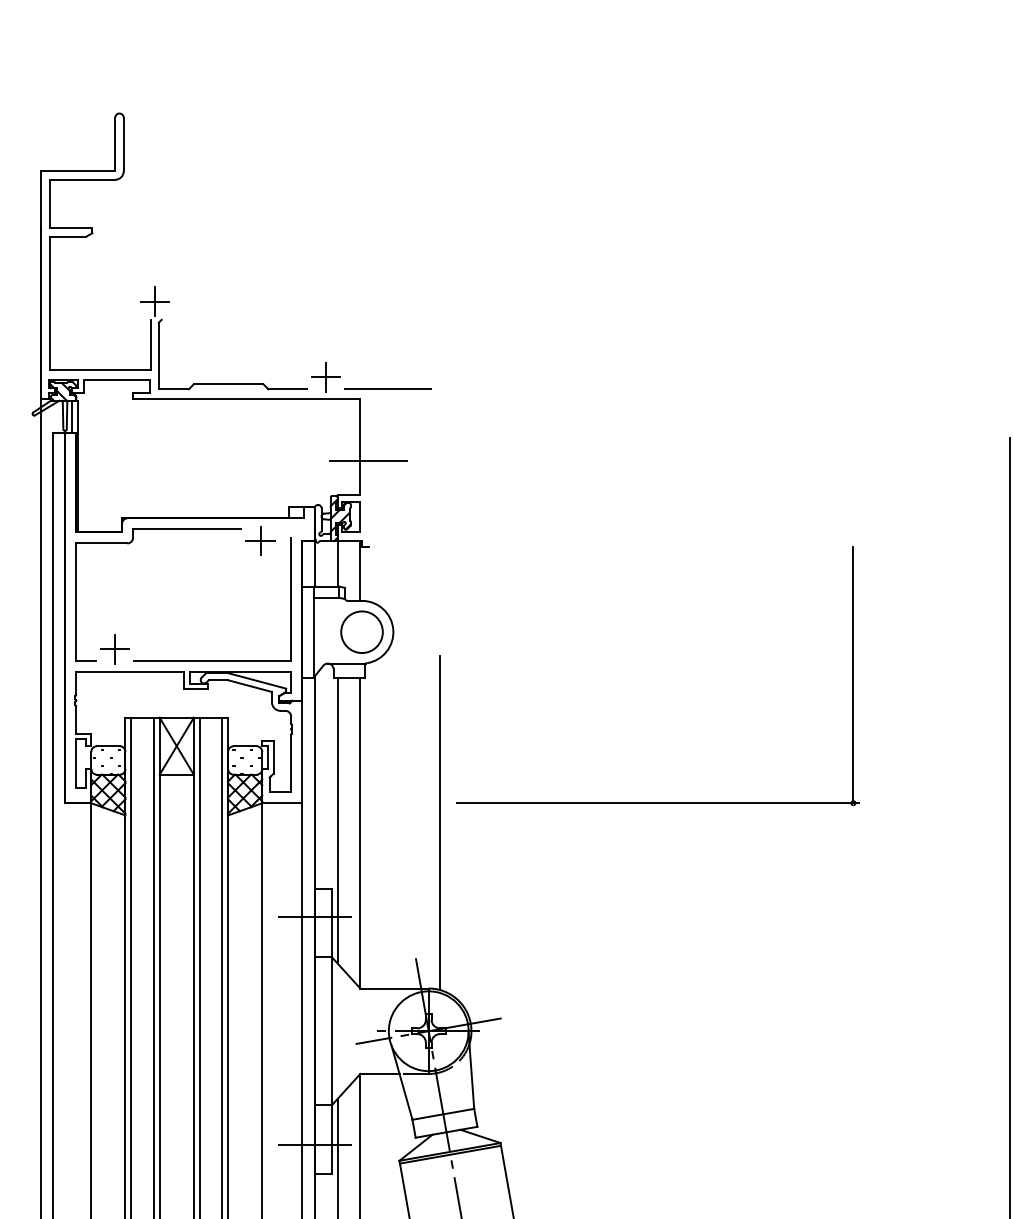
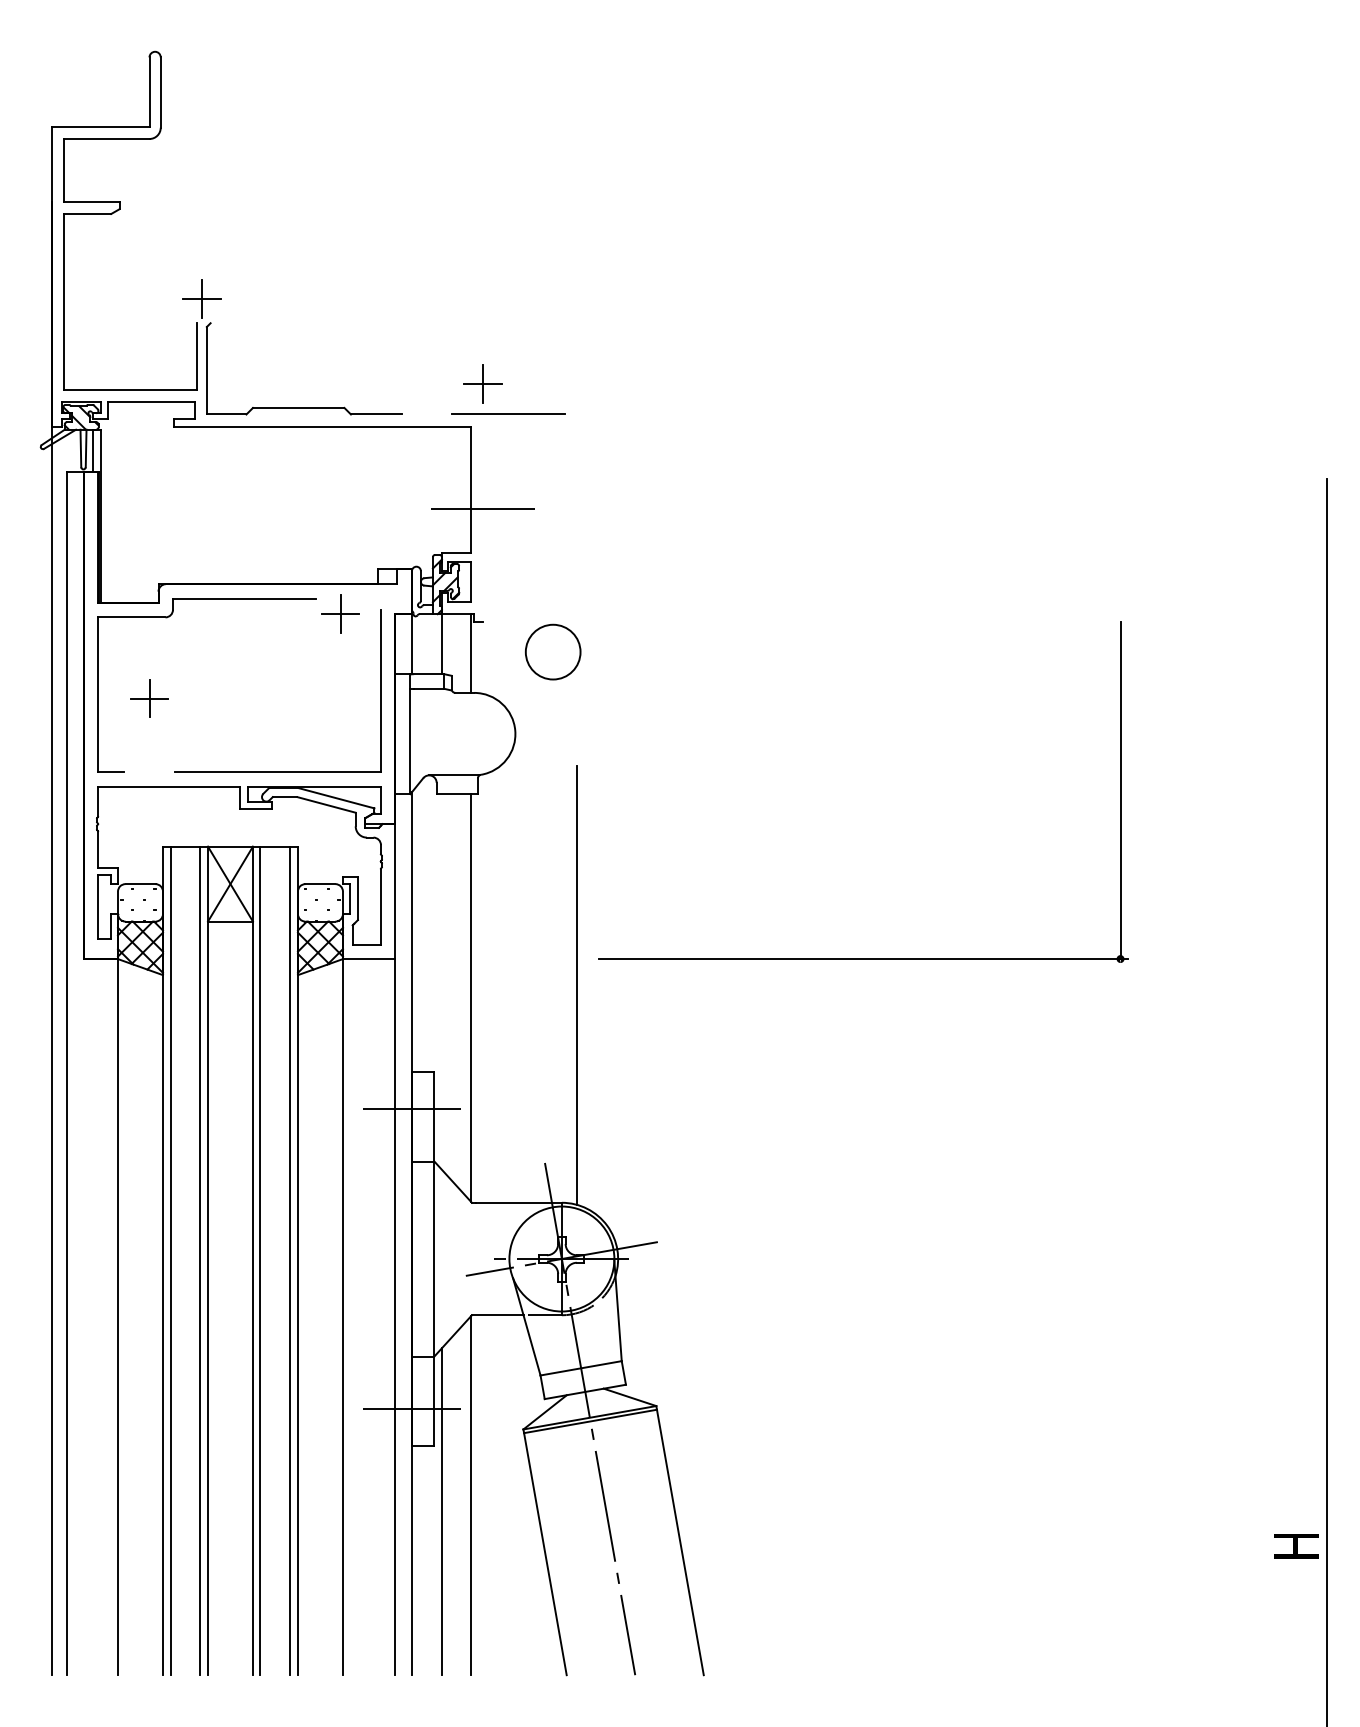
part: (325, 377) -> (482, 383), moved
circle: (361, 631) -> (552, 651), moved
part: (115, 649) -> (149, 698), moved
line: (337, 820) -> (441, 981), removed

